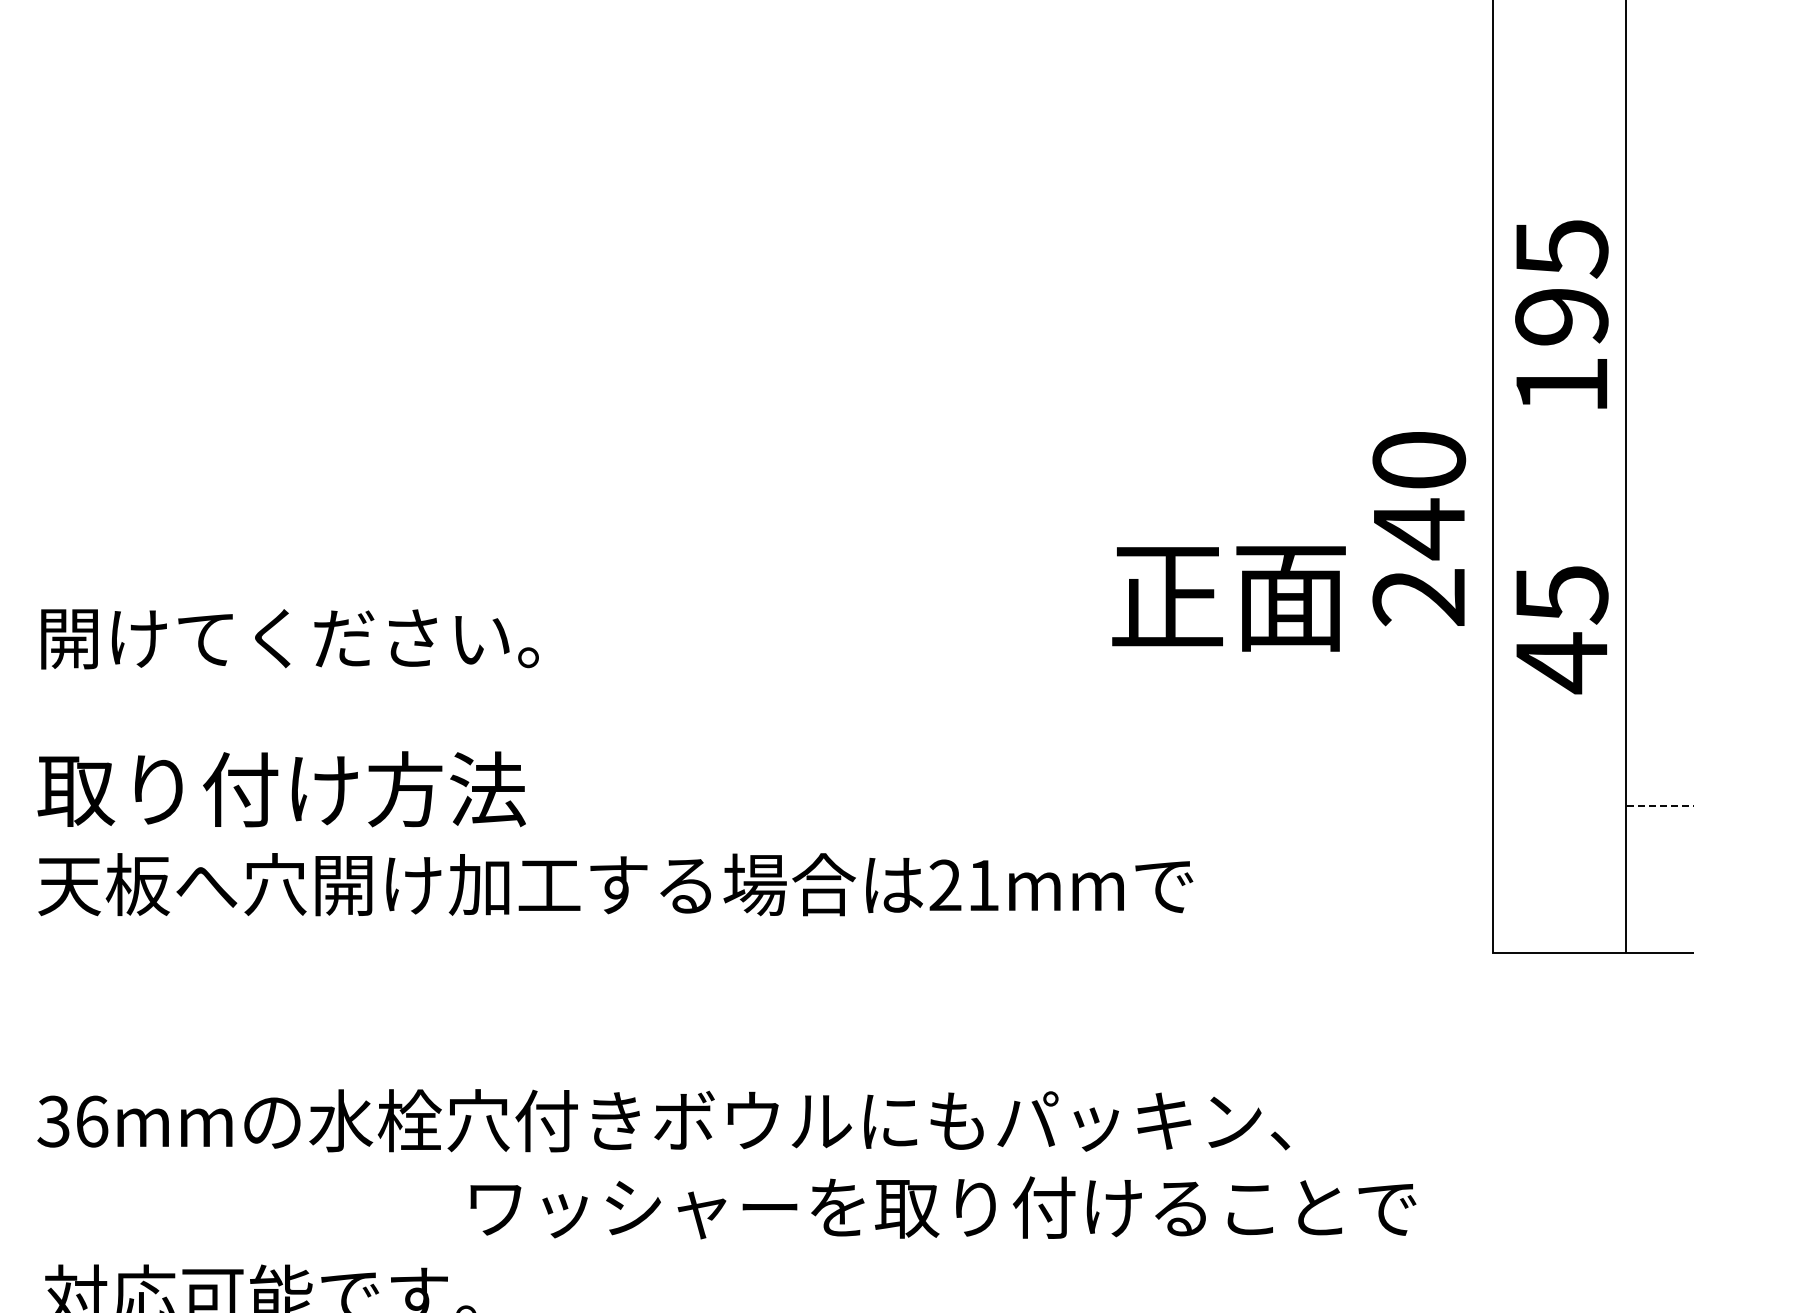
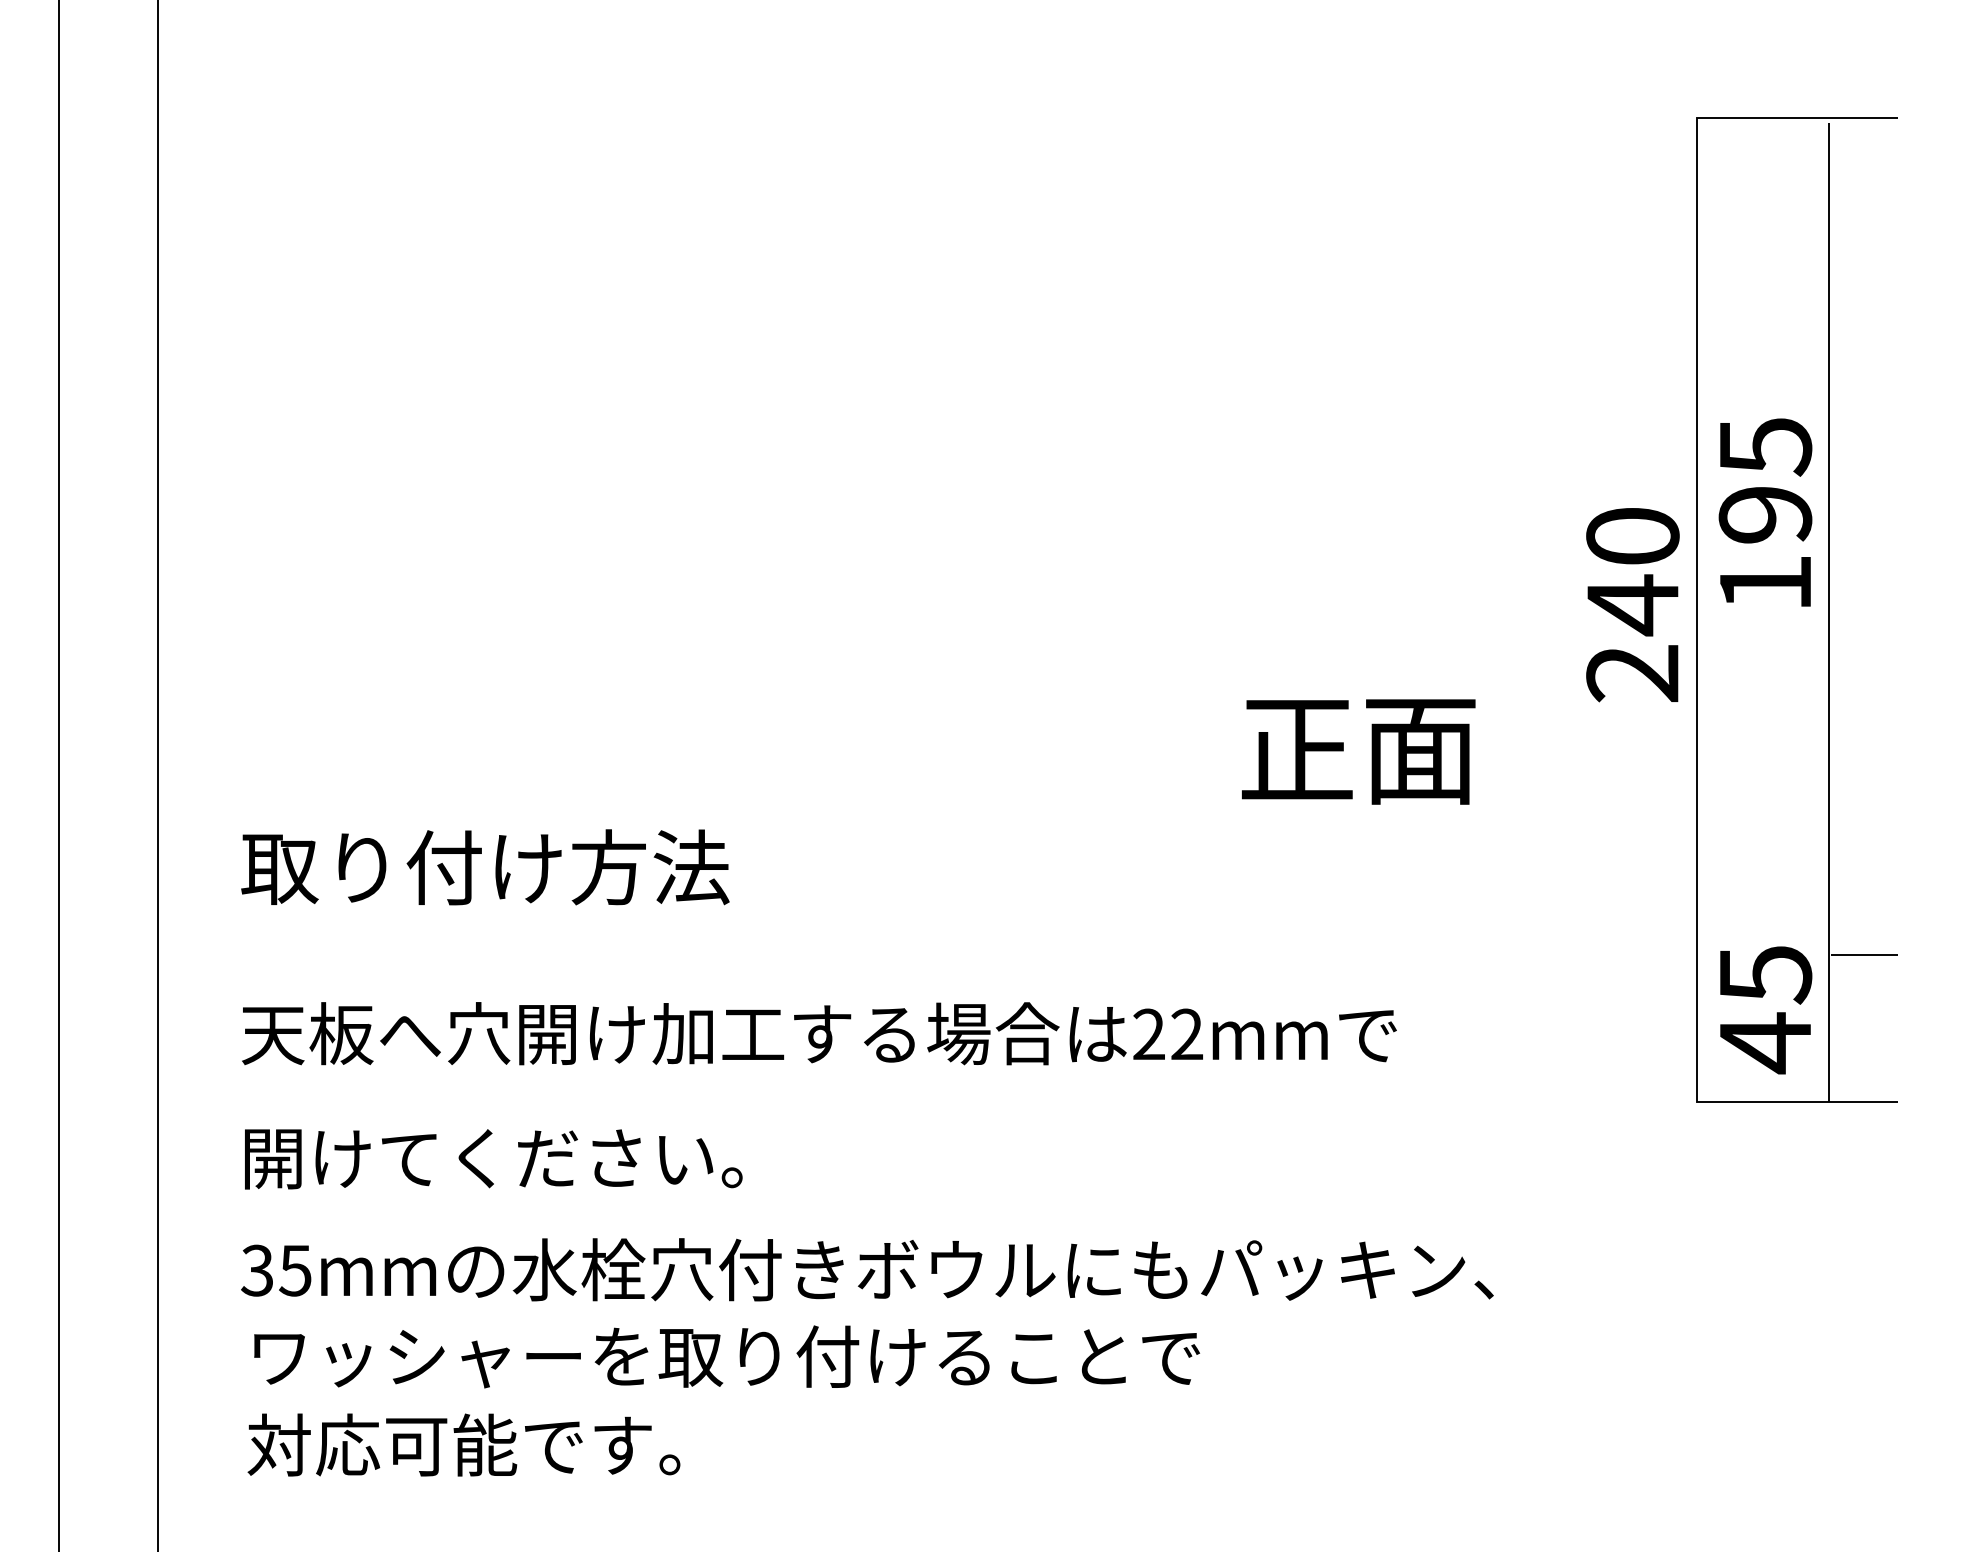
text: (1561, 314) -> (1765, 512), moved
text: (1418, 529) -> (1632, 605), moved
text: (1228, 598) -> (1358, 751), moved
text: (1562, 630) -> (1766, 1010), moved
text: (289, 639) -> (493, 1159), moved
text: (281, 789) -> (485, 867), moved
line: (1660, 805) -> (1864, 954), dashed -> solid
text: (982, 884) -> (1186, 1033), 21mm -> 22mm
text: (91, 1121) -> (295, 1270), 36mm -> 35mm
text: (942, 1207) -> (726, 1356), moved

